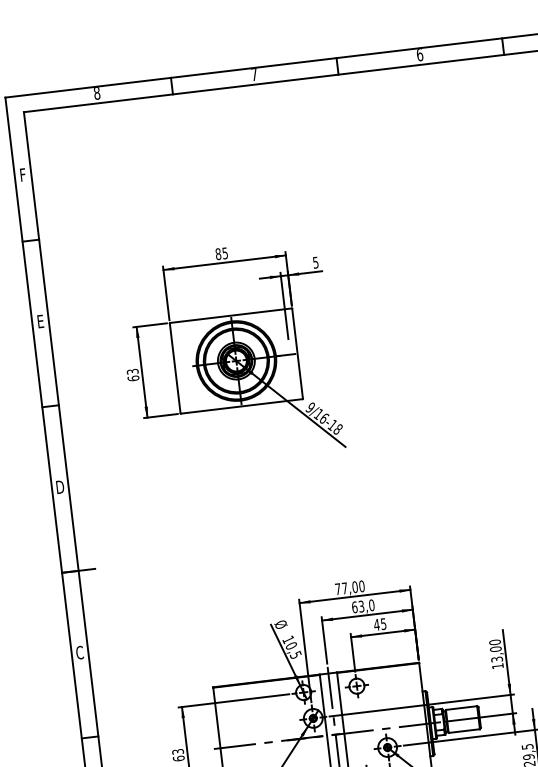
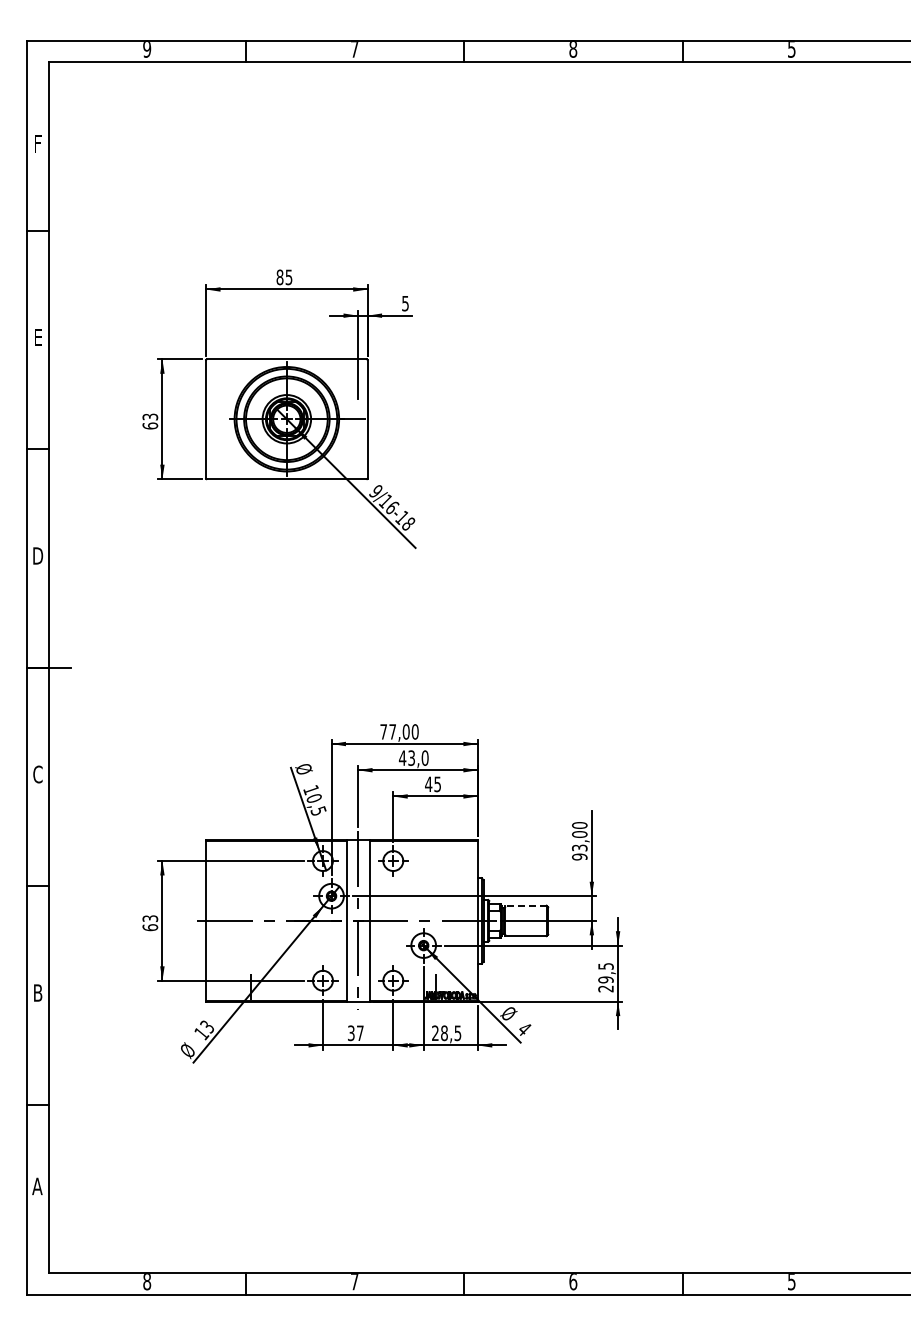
text: (420, 54) -> (573, 49), 6 -> 8
text: (97, 93) -> (147, 49), 8 -> 9
text: (354, 606) -> (402, 757), 63,0 -> 43,0
text: (497, 665) -> (579, 856), 13,00 -> 93,00
line: (461, 707) -> (526, 905), solid -> dashed

